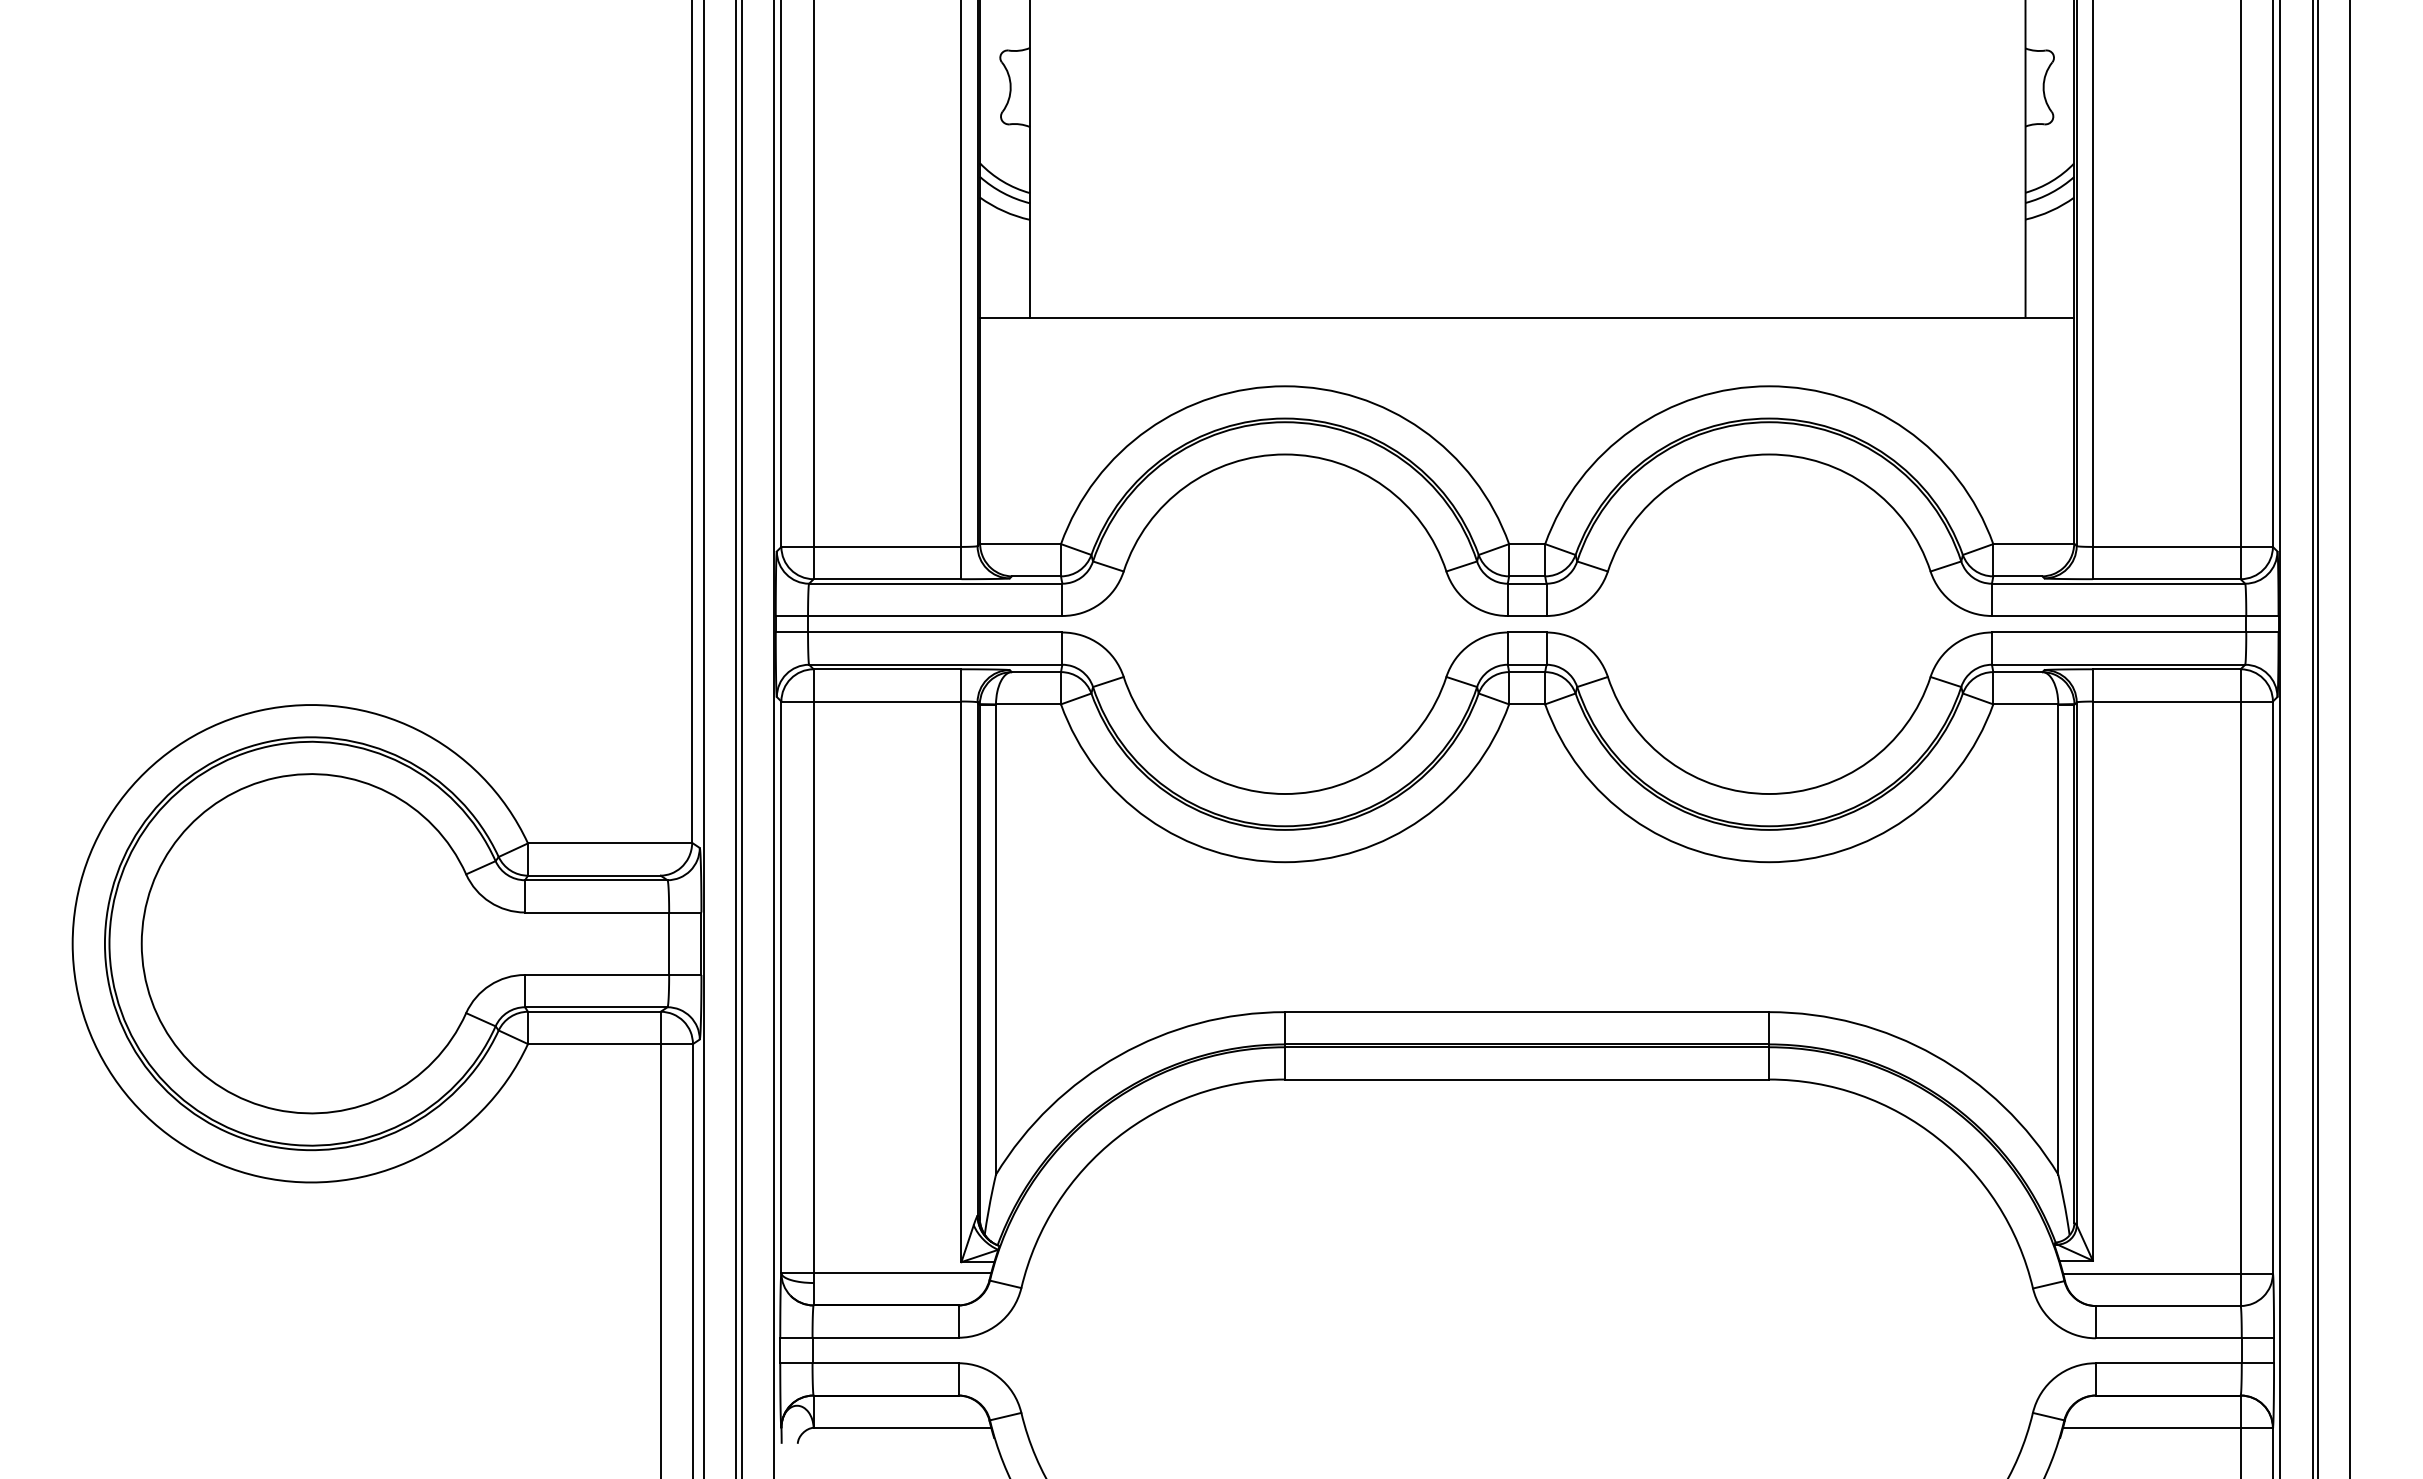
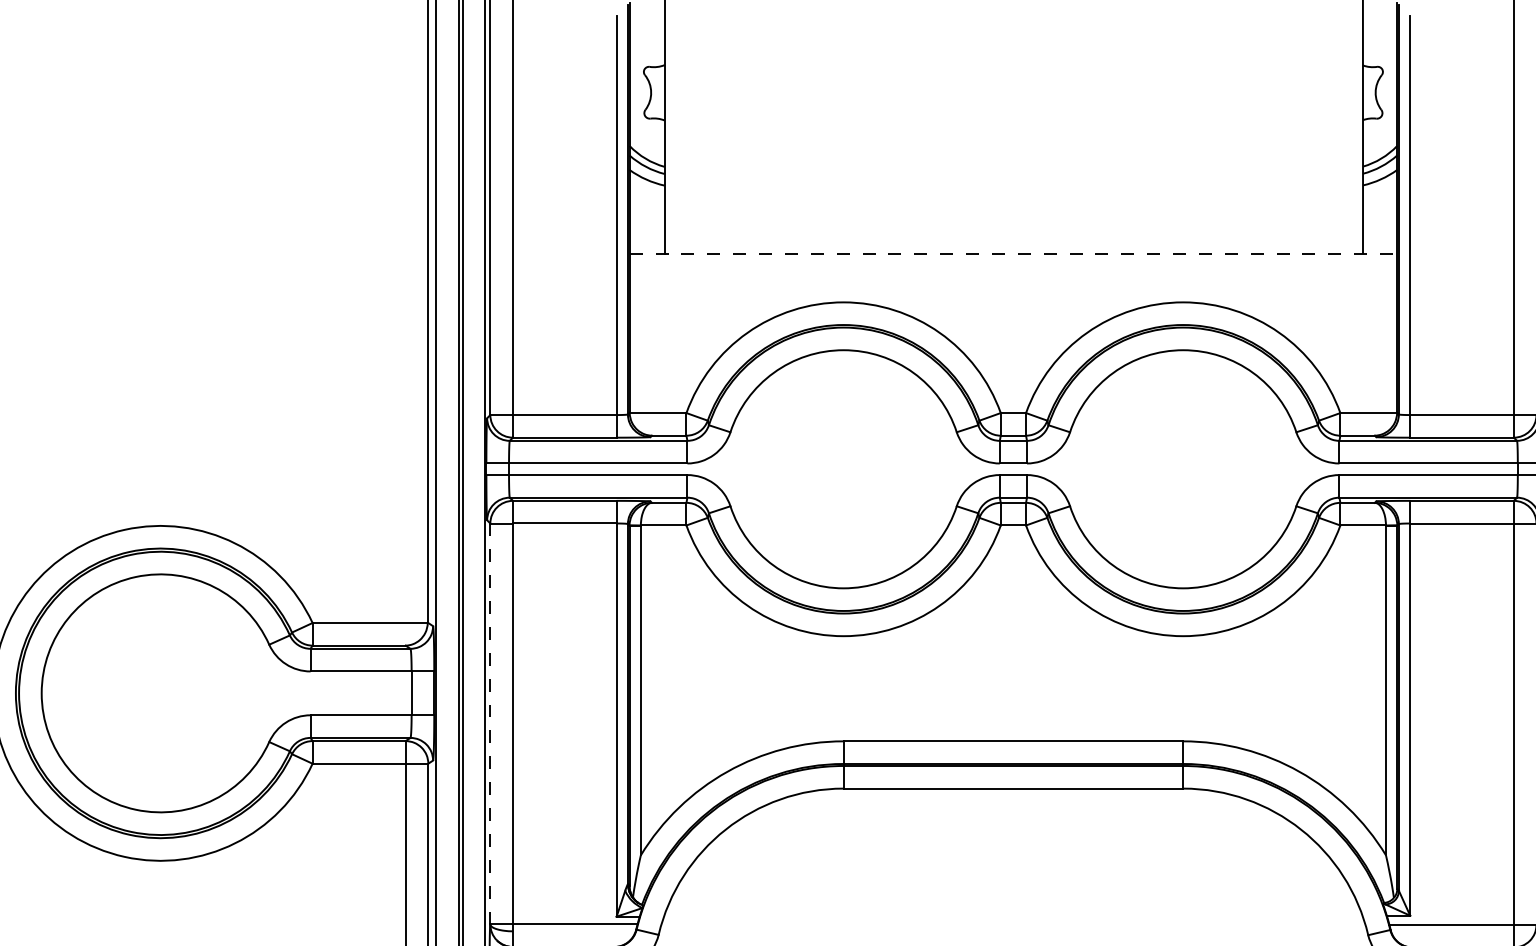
line: (1527, 317) -> (1013, 254), solid -> dashed
line: (781, 987) -> (490, 724), solid -> dashed

